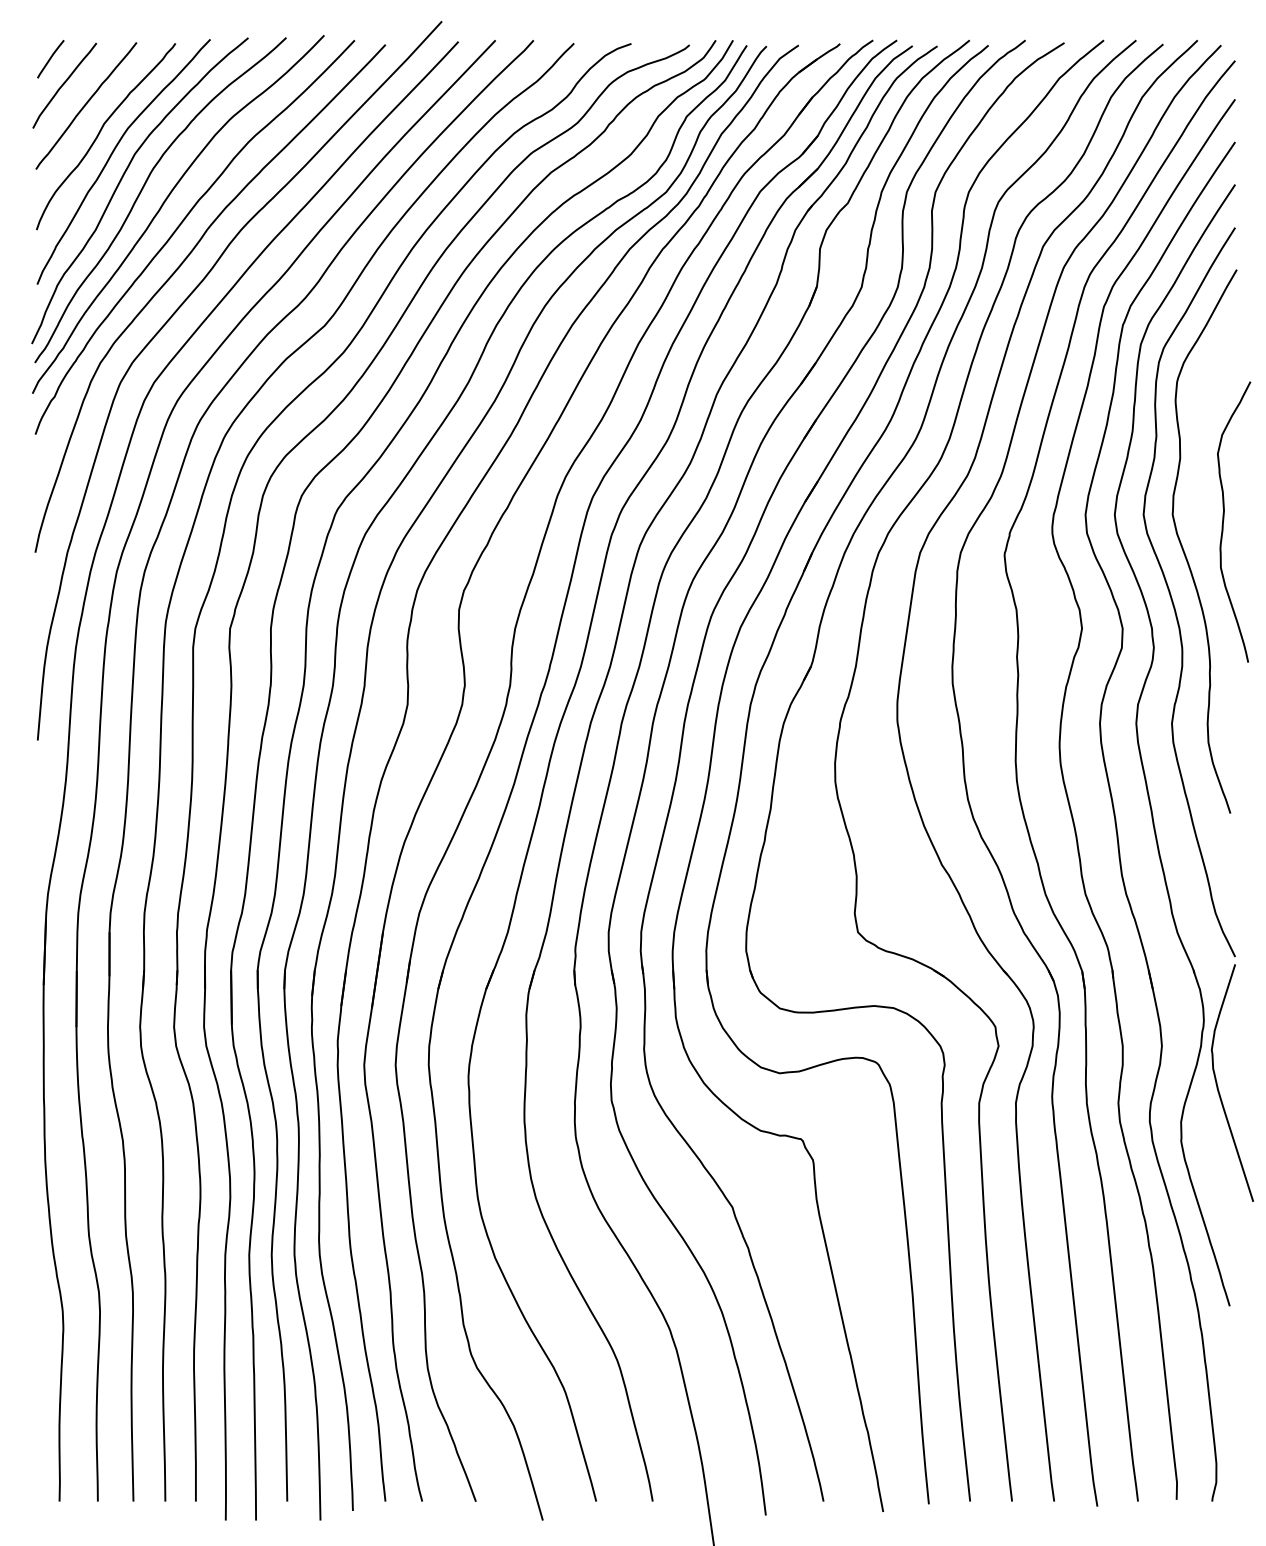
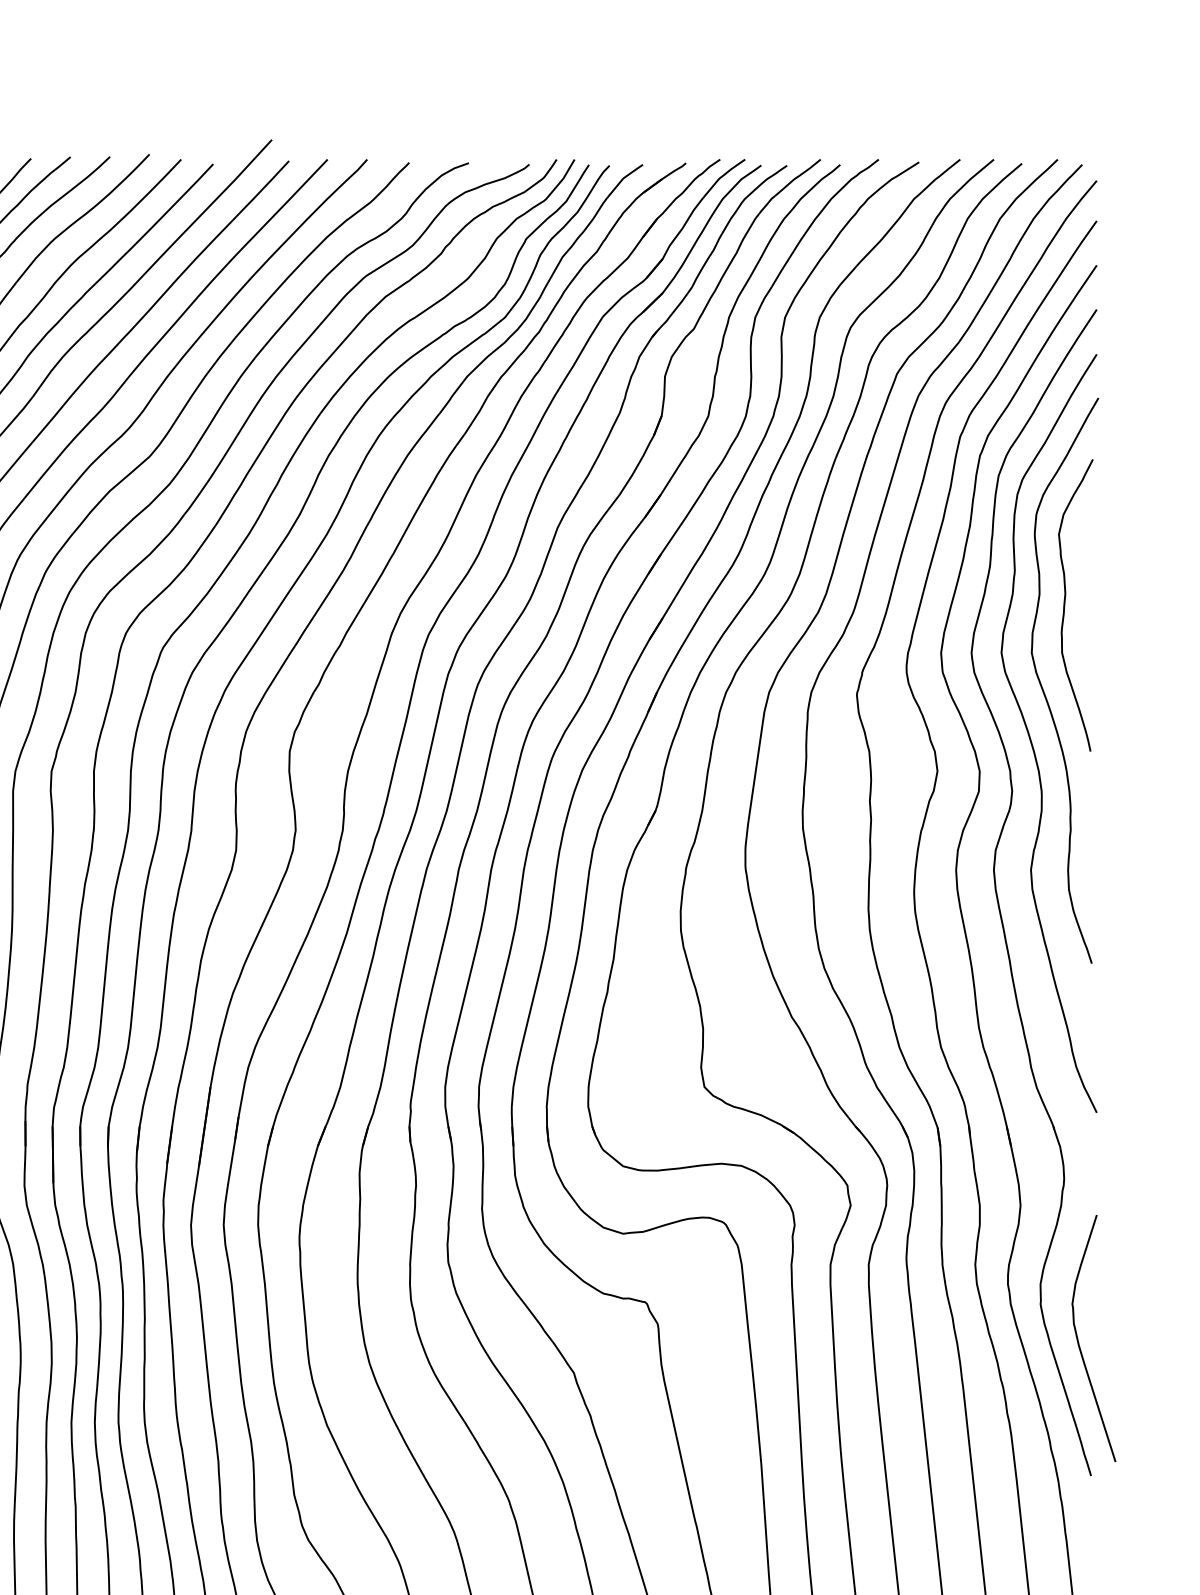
curve: (1224, 519) -> (1065, 602), moved
curve: (1218, 1086) -> (1079, 1342), moved

